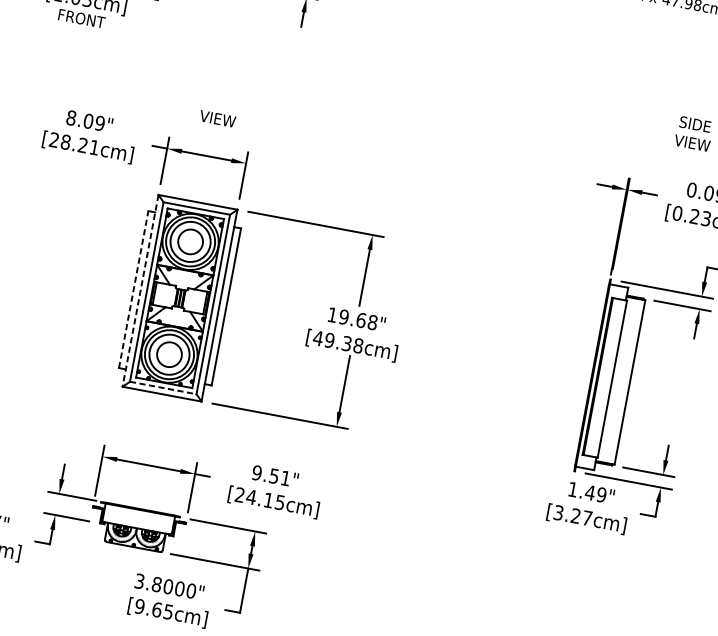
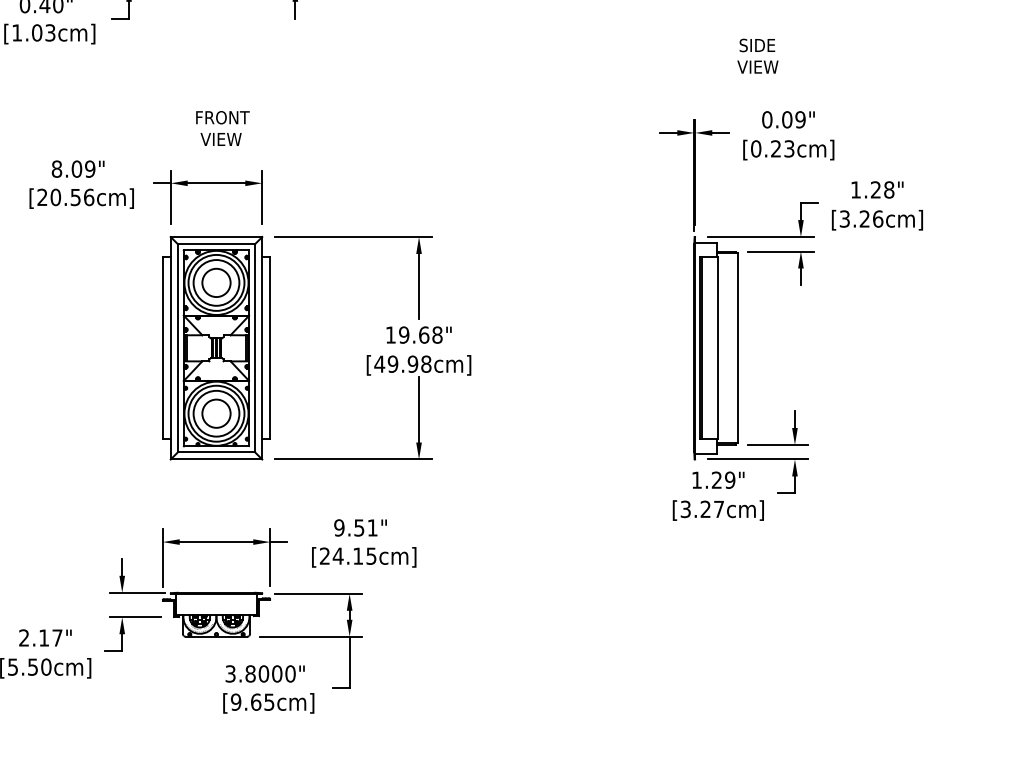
text: (81, 18) -> (222, 117), moved
text: (80, 145) -> (72, 197), [28.21cm] -> [20.56cm]
line: (133, 288) -> (162, 347), dashed -> solid
line: (140, 291) -> (170, 348), dashed -> solid
text: (346, 343) -> (412, 363), [49.38cm] -> [49.98cm]
line: (163, 388) -> (216, 452), dashed -> solid
text: (590, 492) -> (716, 479), 1.49" -> 1.29"

